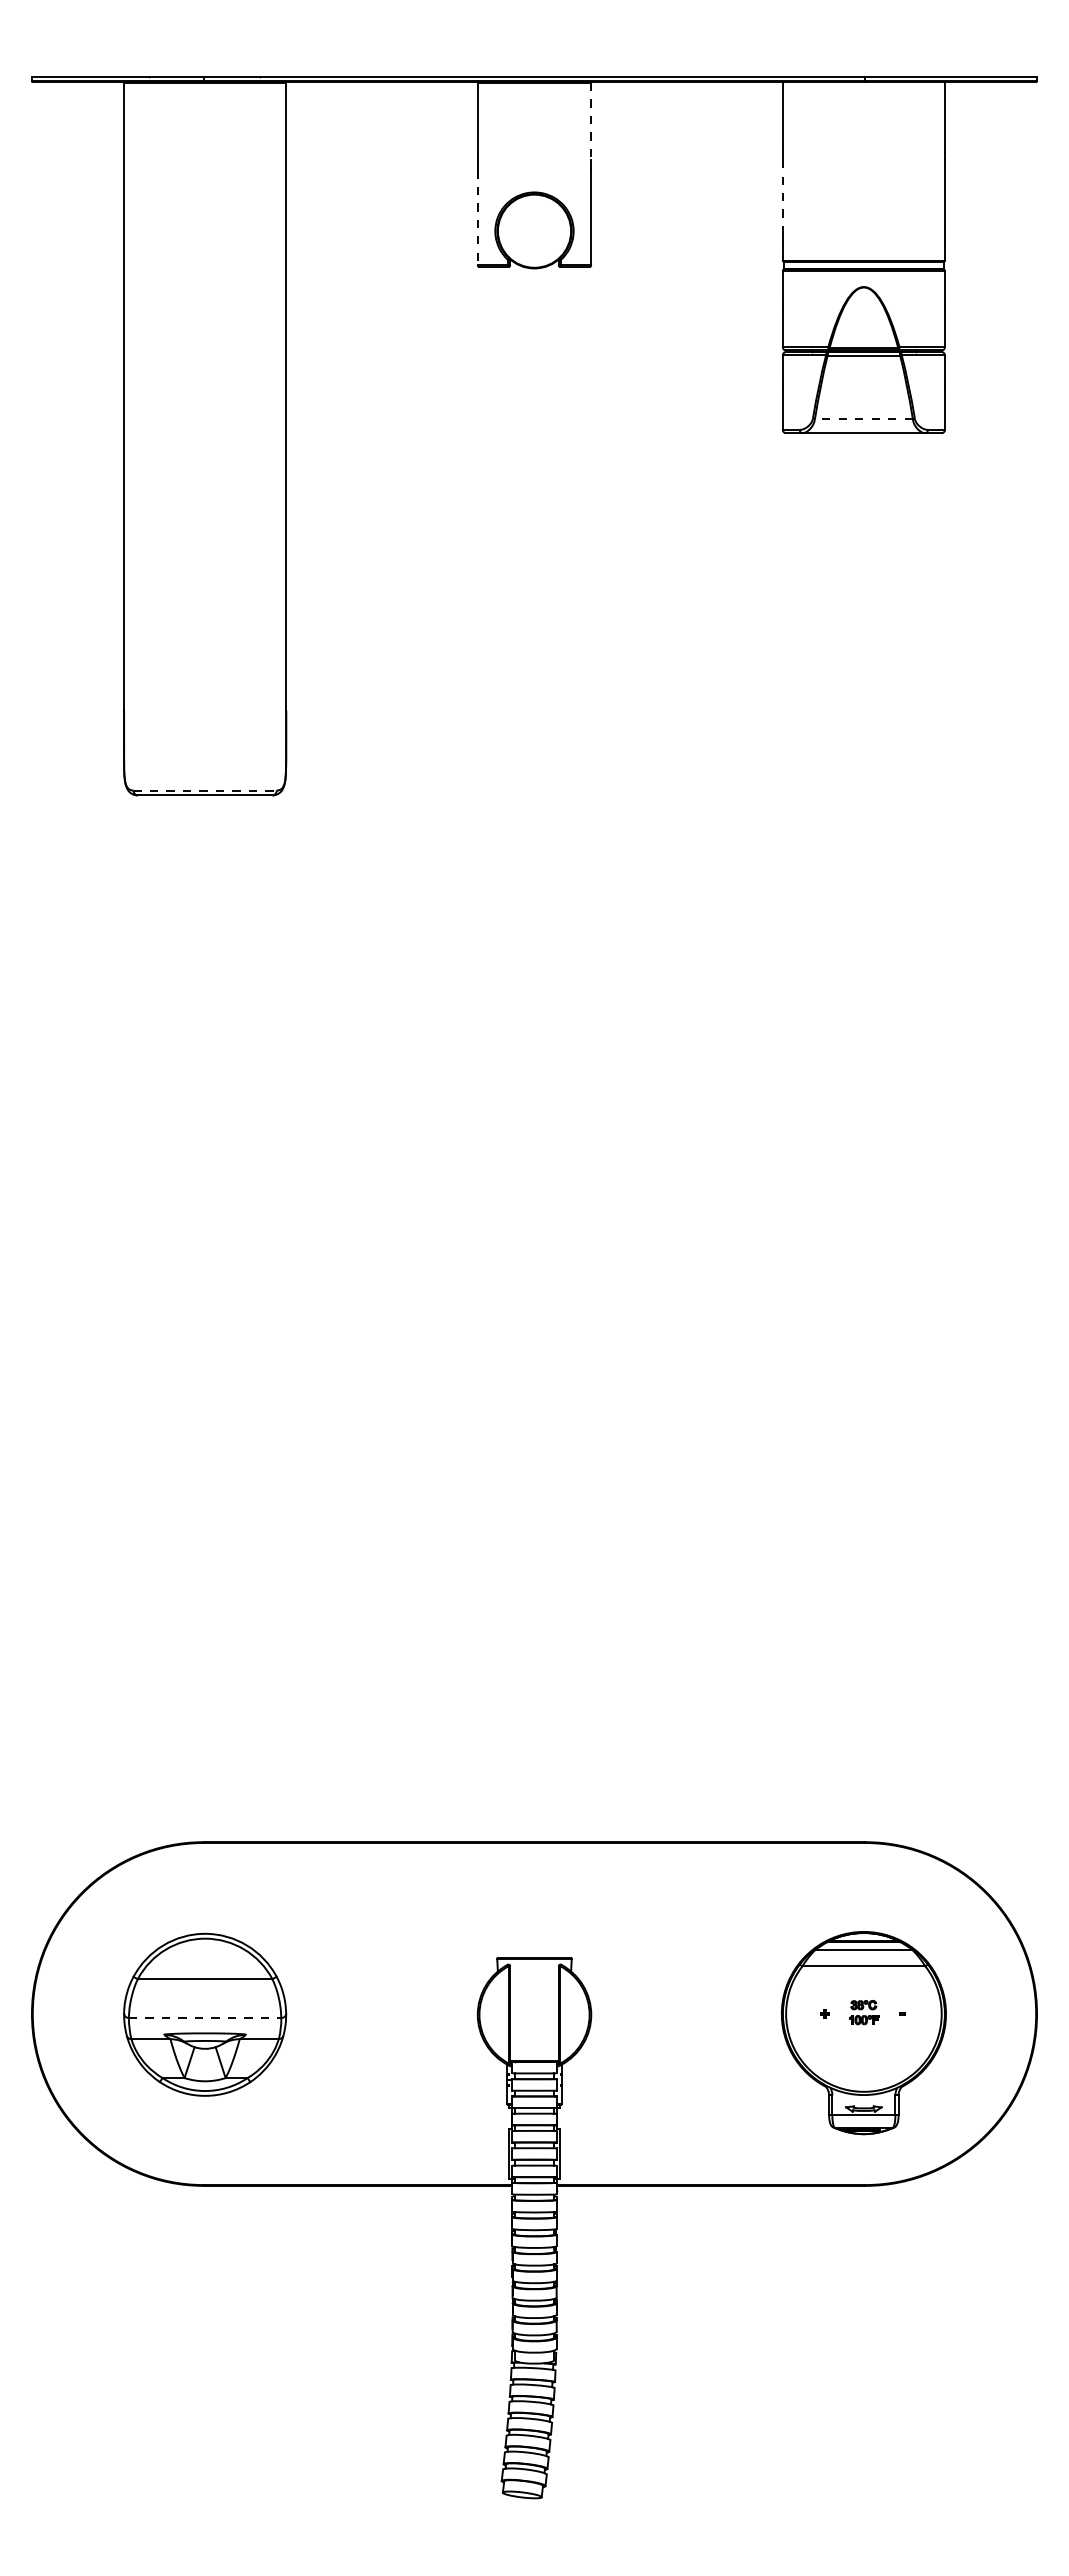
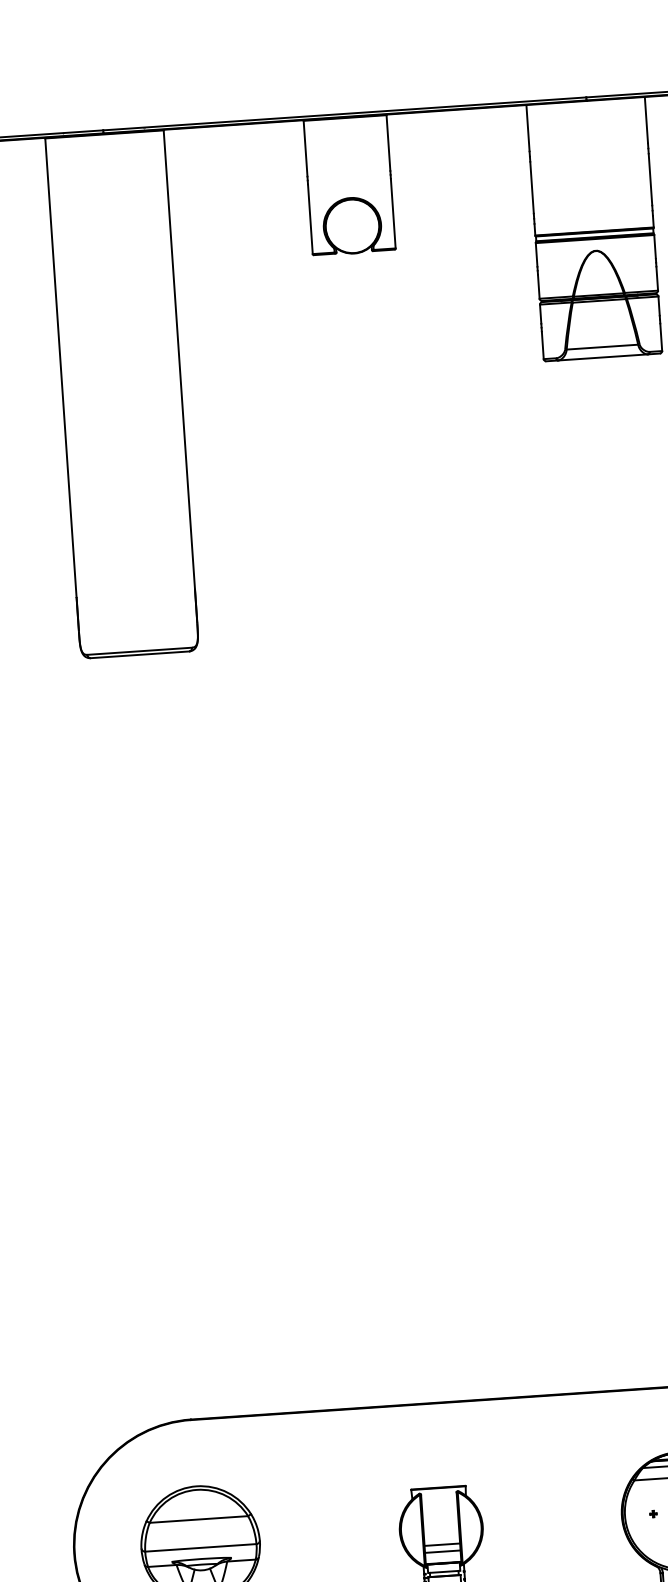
line: (591, 121) -> (388, 143), dashed -> solid
line: (782, 195) -> (531, 187), dashed -> solid
line: (477, 218) -> (310, 219), dashed -> solid
line: (863, 419) -> (602, 347), dashed -> solid
line: (205, 790) -> (140, 651), dashed -> solid
line: (205, 2018) -> (201, 1548), dashed -> solid
line: (534, 2036) -> (442, 1544), added
line: (534, 2045) -> (442, 1551), added

